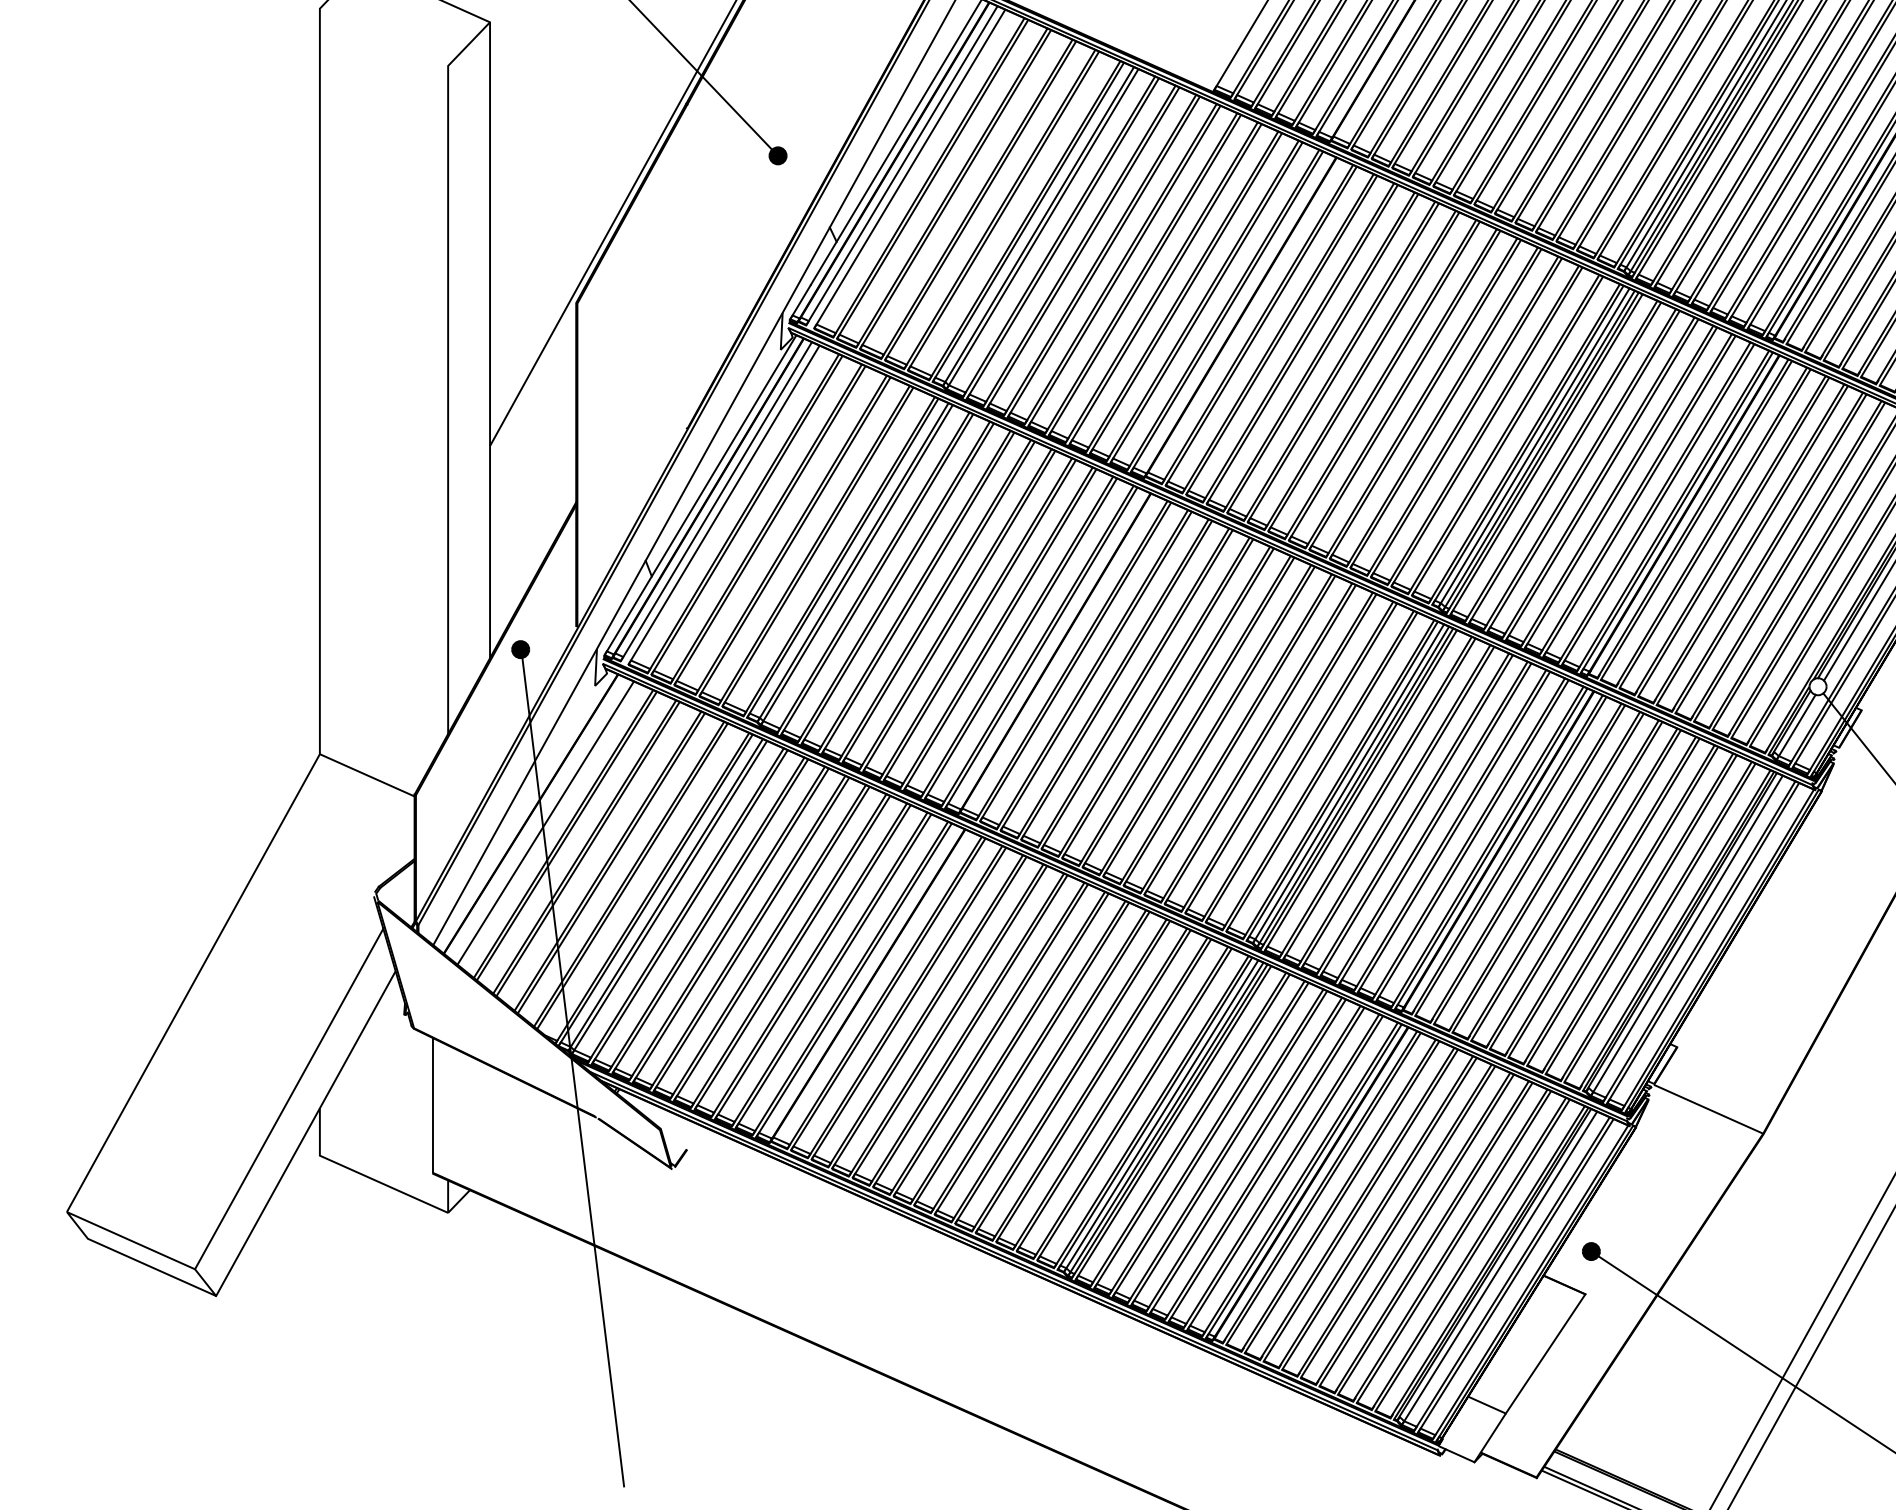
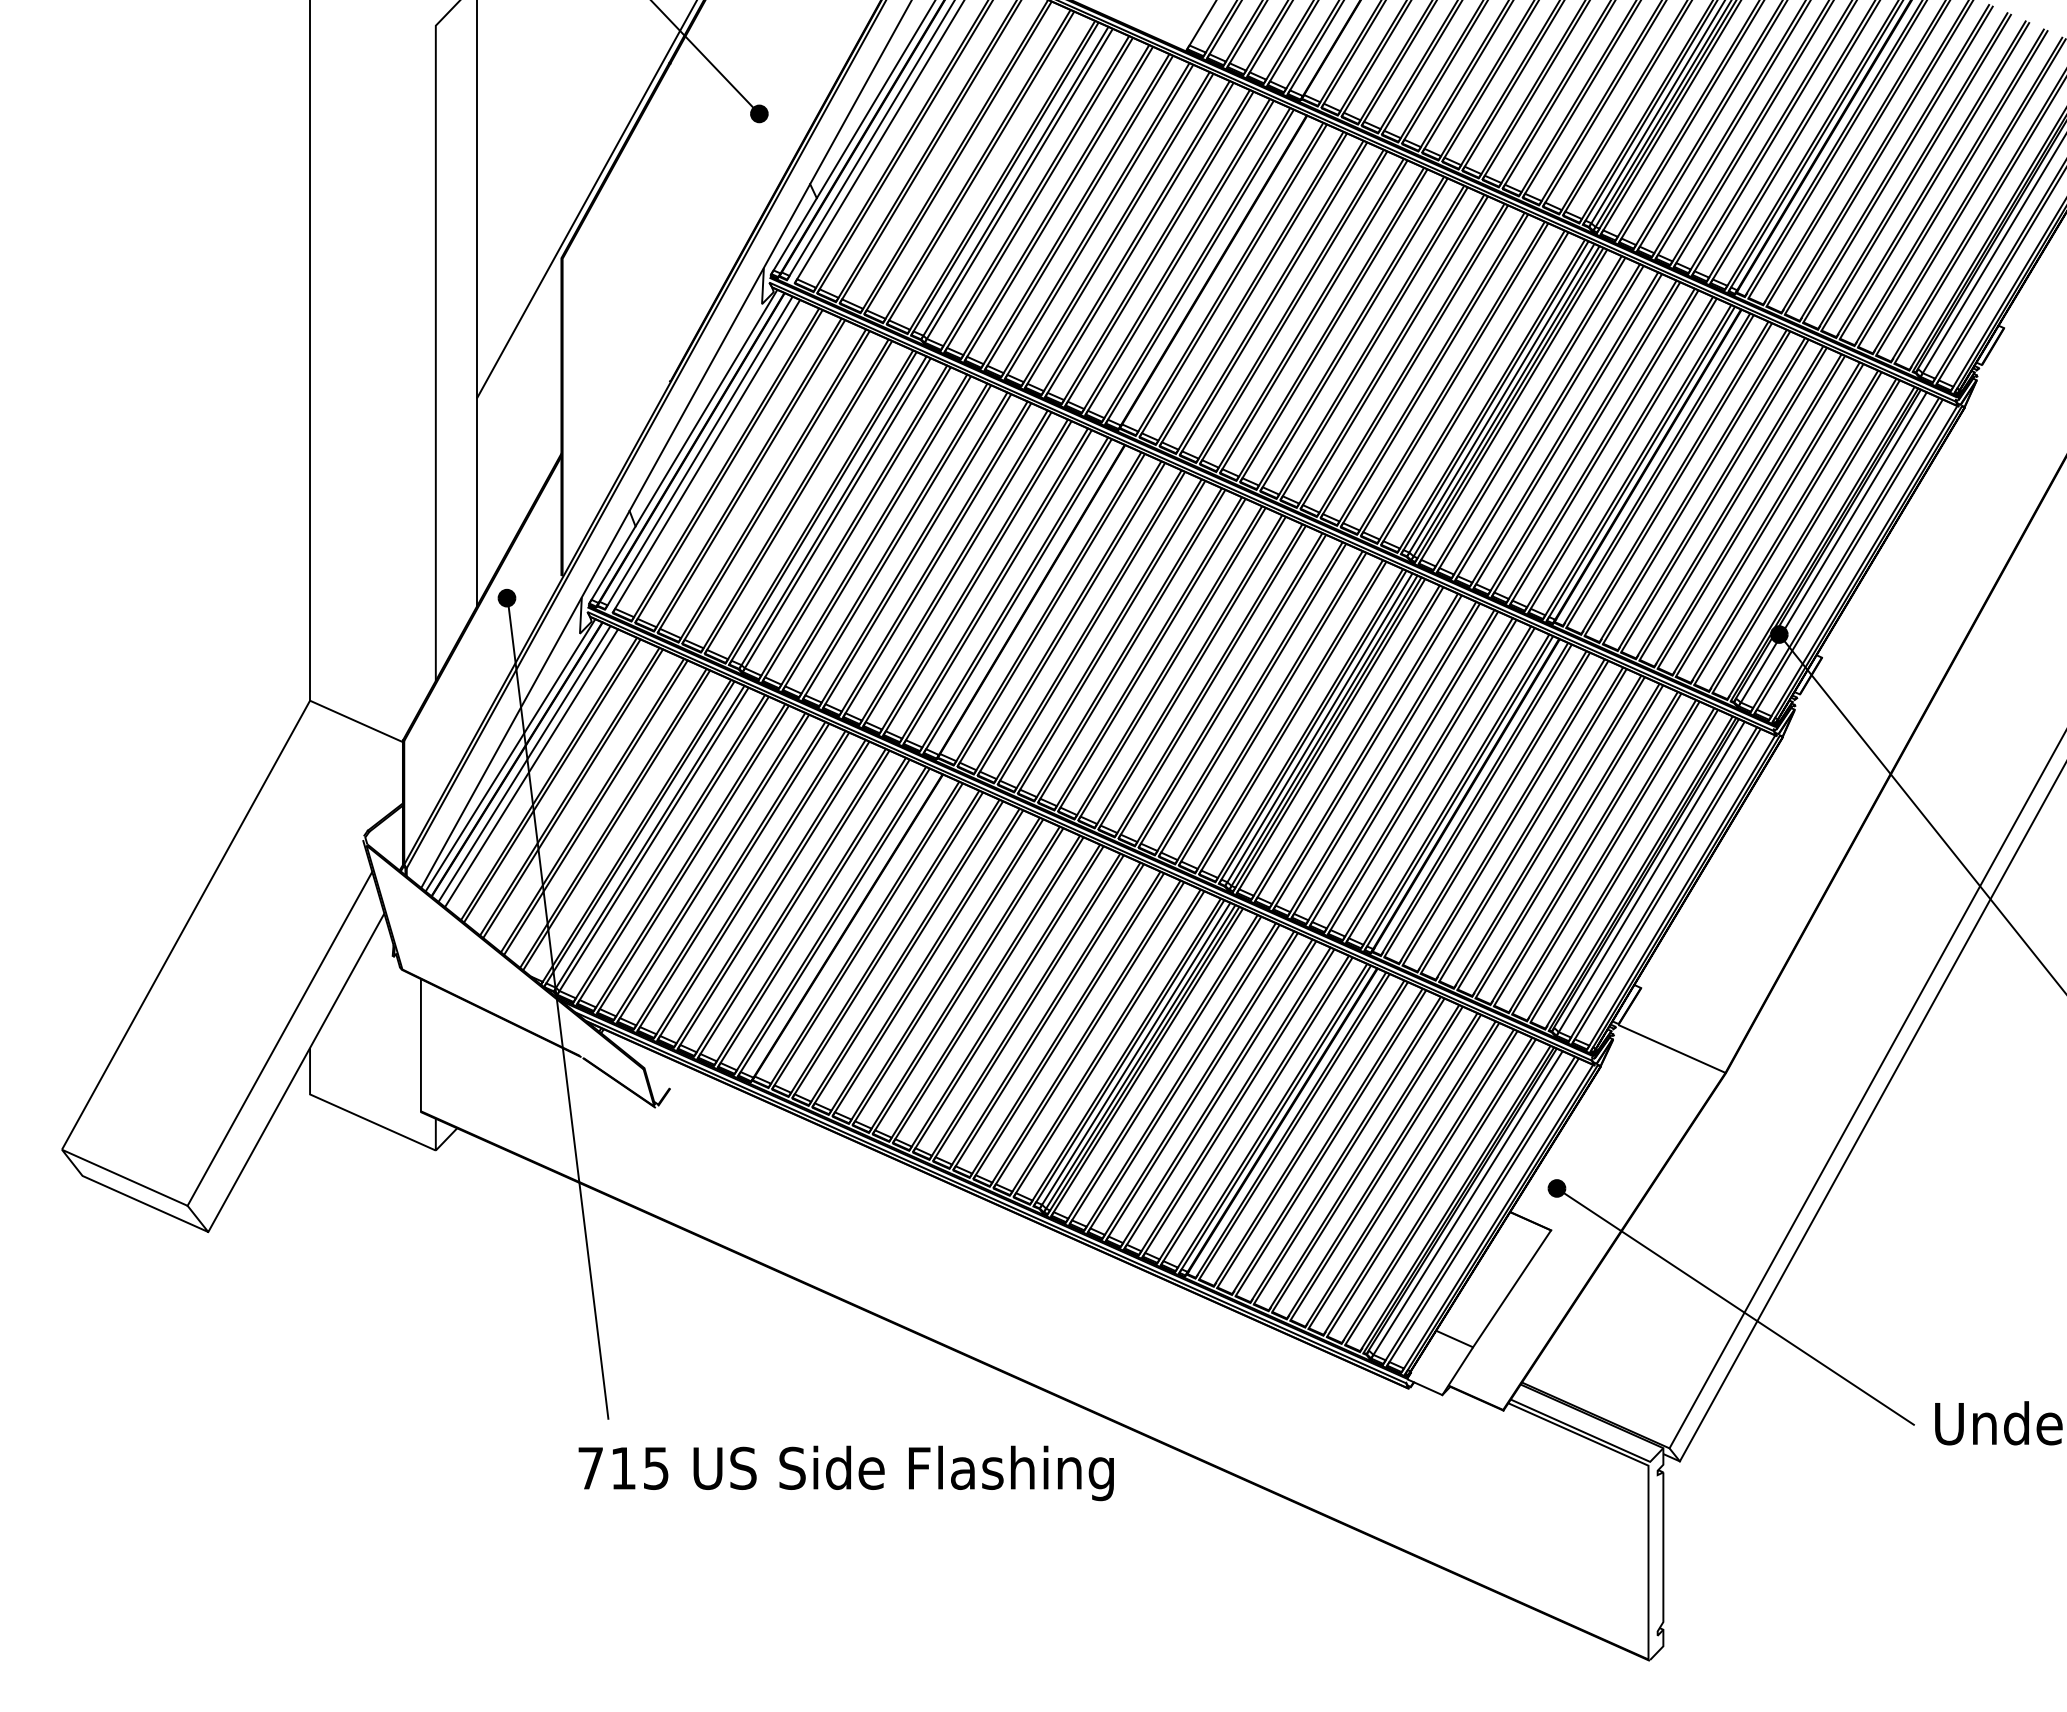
fill: (1817, 686) -> (1778, 634), added
line: (524, 810) -> (510, 755), added
line: (538, 819) -> (524, 764), added

